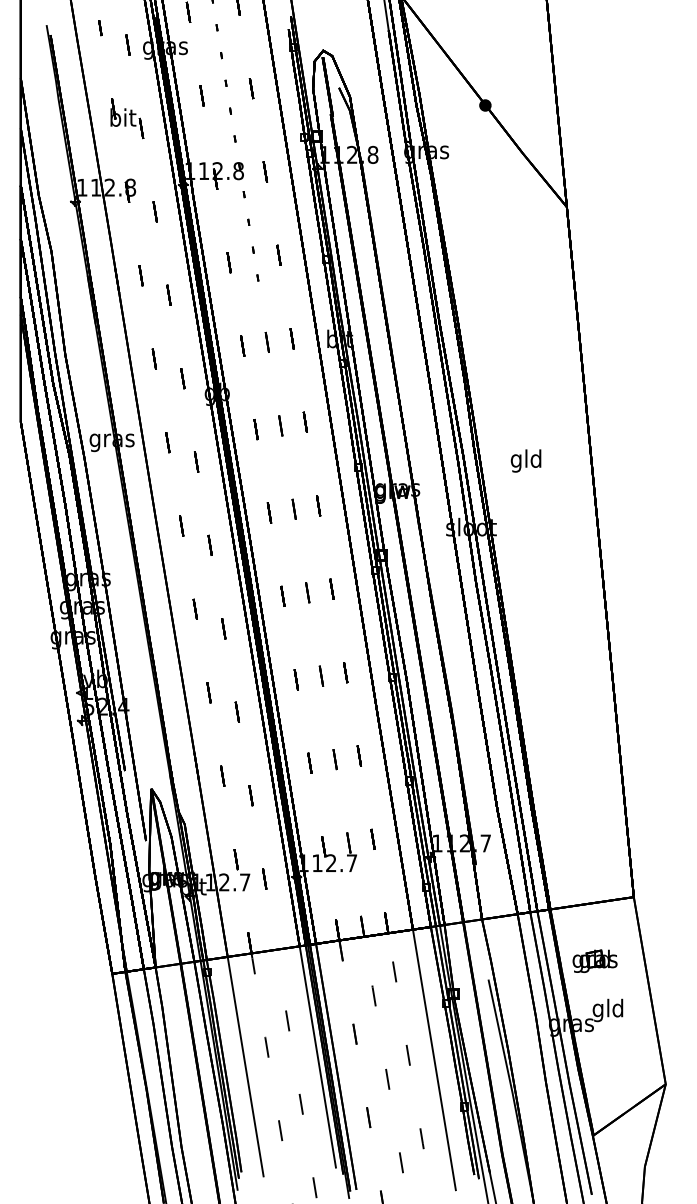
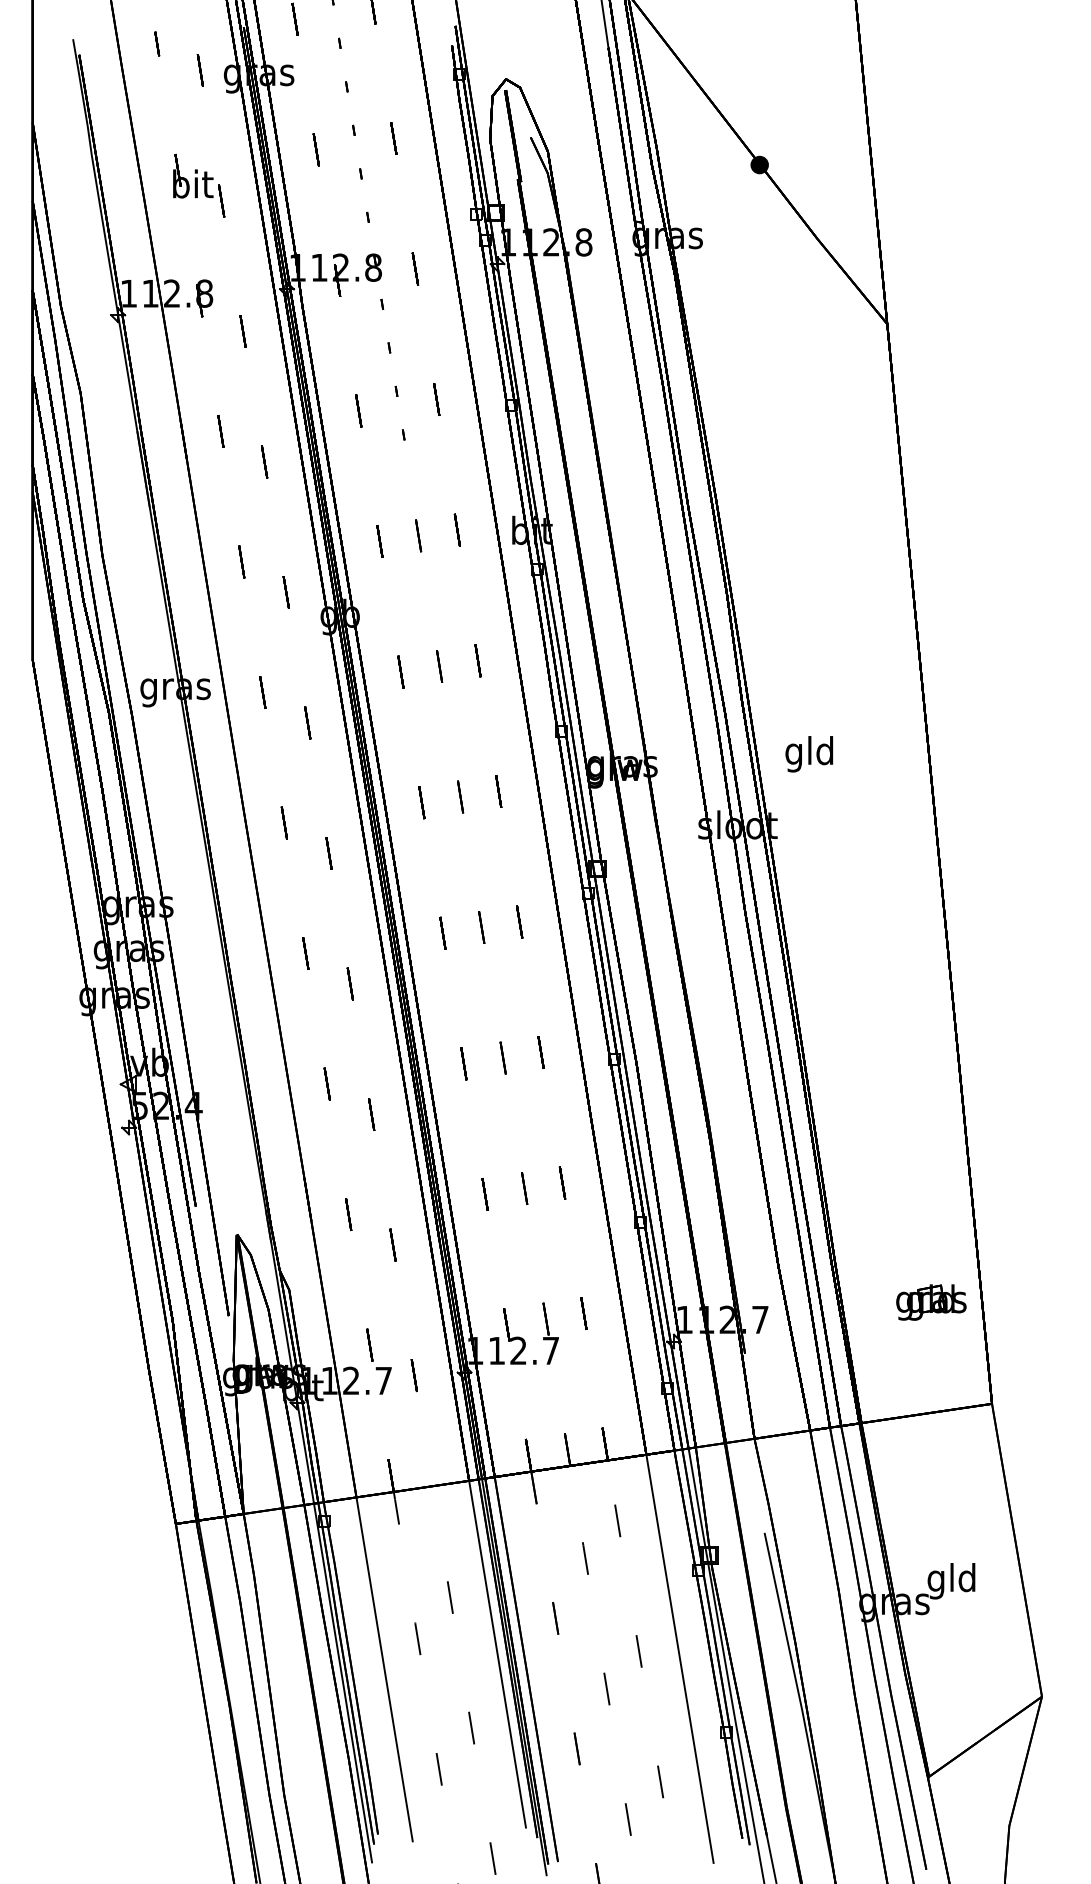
text: (525, 460) -> (808, 753), moved
part: (594, 960) -> (930, 1301), moved

